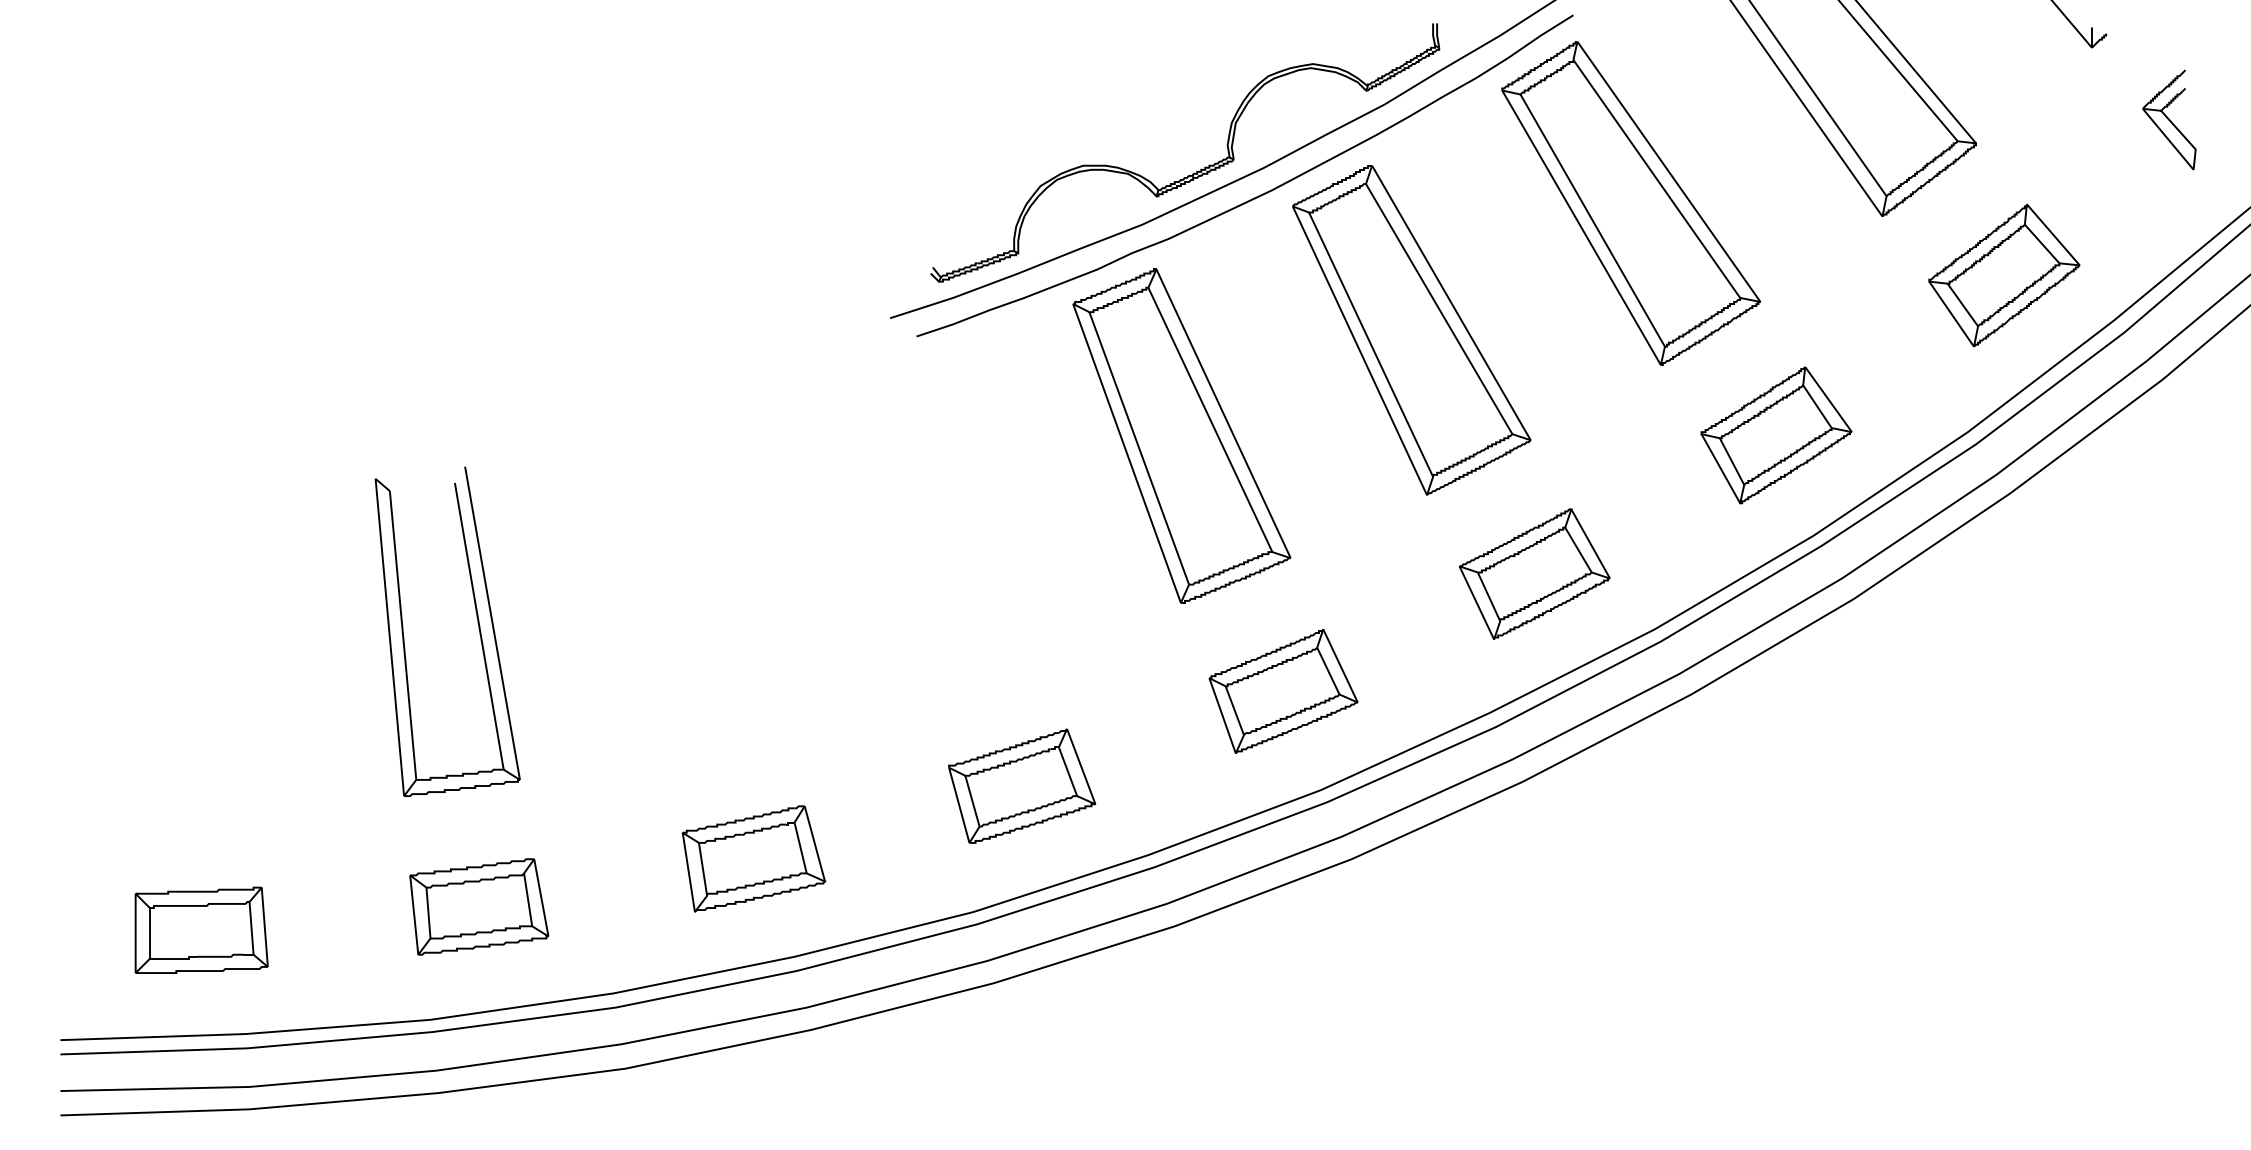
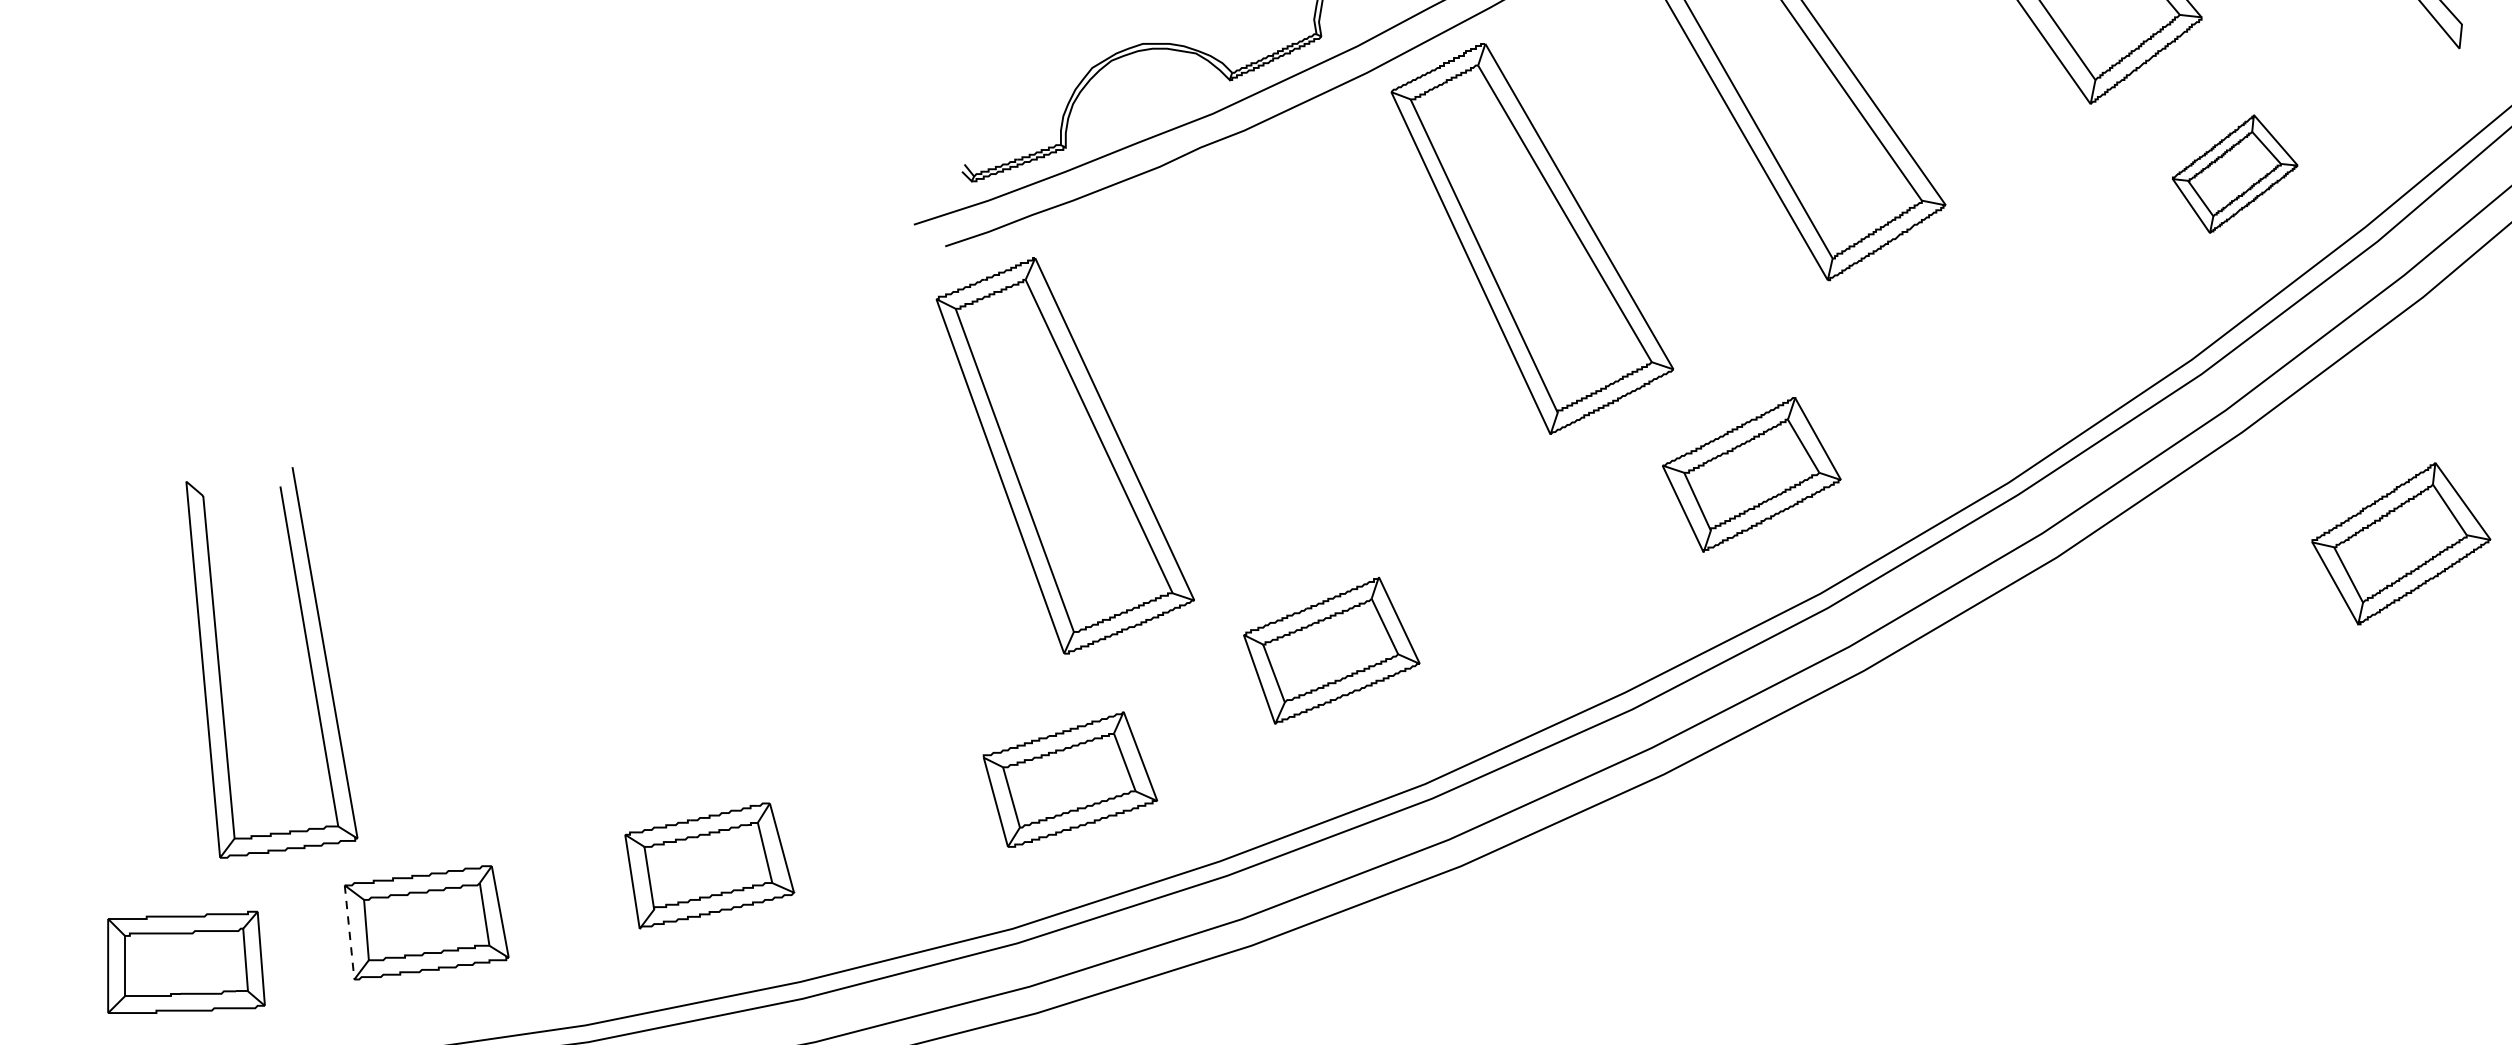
part: (2004, 275) -> (2235, 174), size x0.7
part: (1181, 435) -> (1064, 455), moved
part: (1776, 435) -> (2401, 544), moved
part: (1534, 573) -> (1751, 474), moved
part: (477, 623) -> (307, 653), moved
part: (1283, 691) -> (1331, 650), moved
part: (753, 858) -> (709, 865), moved
line: (414, 915) -> (349, 932), solid -> dashed
part: (201, 929) -> (186, 961), moved

